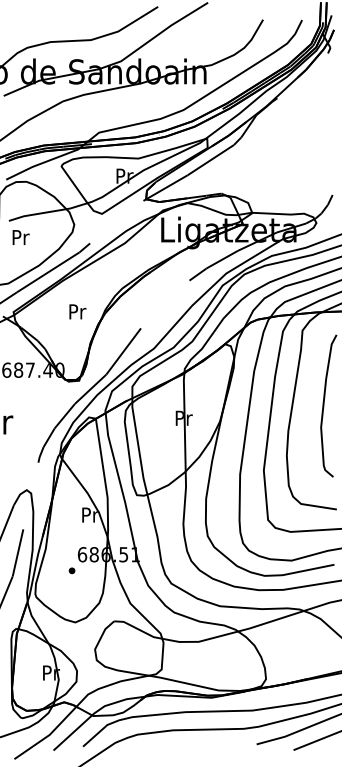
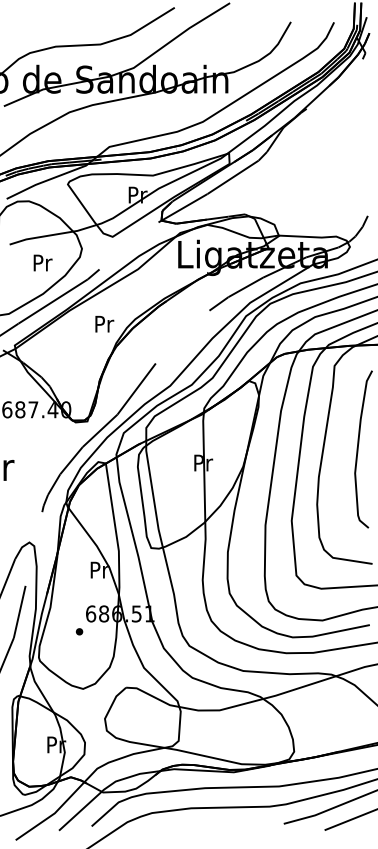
text: (20, 237) -> (42, 262), moved
text: (77, 311) -> (104, 323), moved

